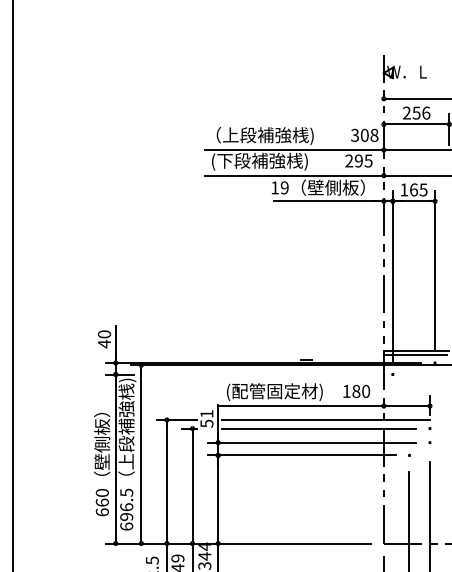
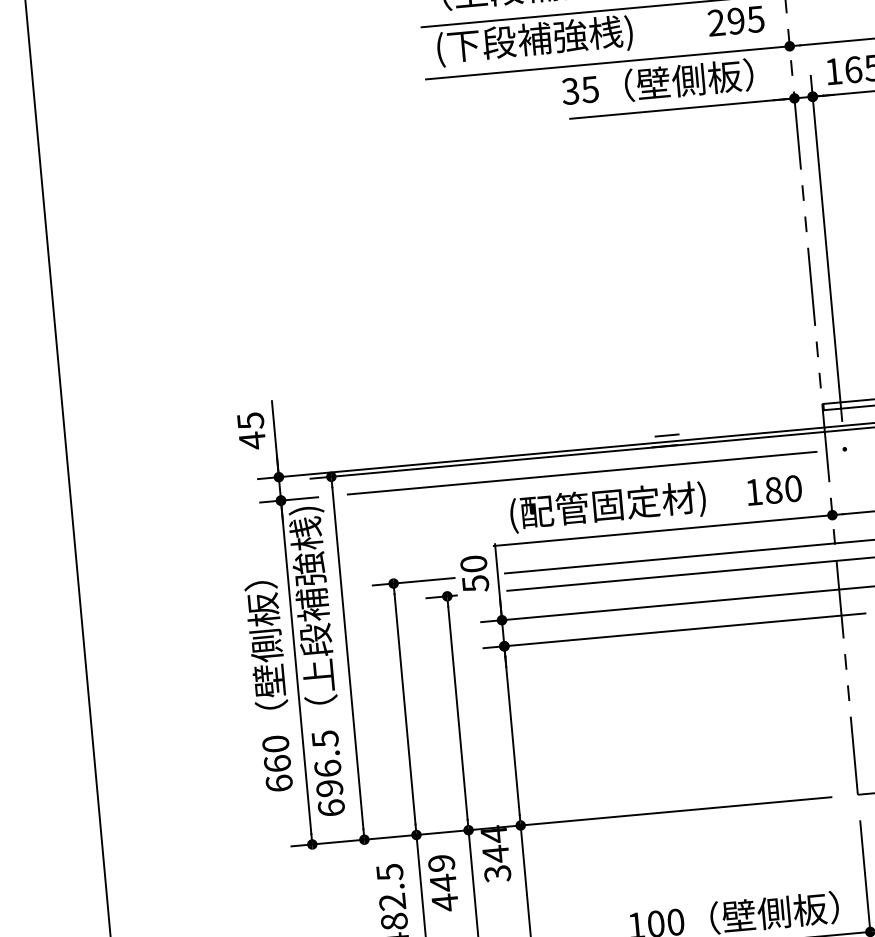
text: (279, 187) -> (579, 89), 19 -> 35
text: (104, 334) -> (250, 421), 40 -> 45
line: (263, 374) -> (581, 473), added
text: (206, 413) -> (472, 563), 51 -> 50

